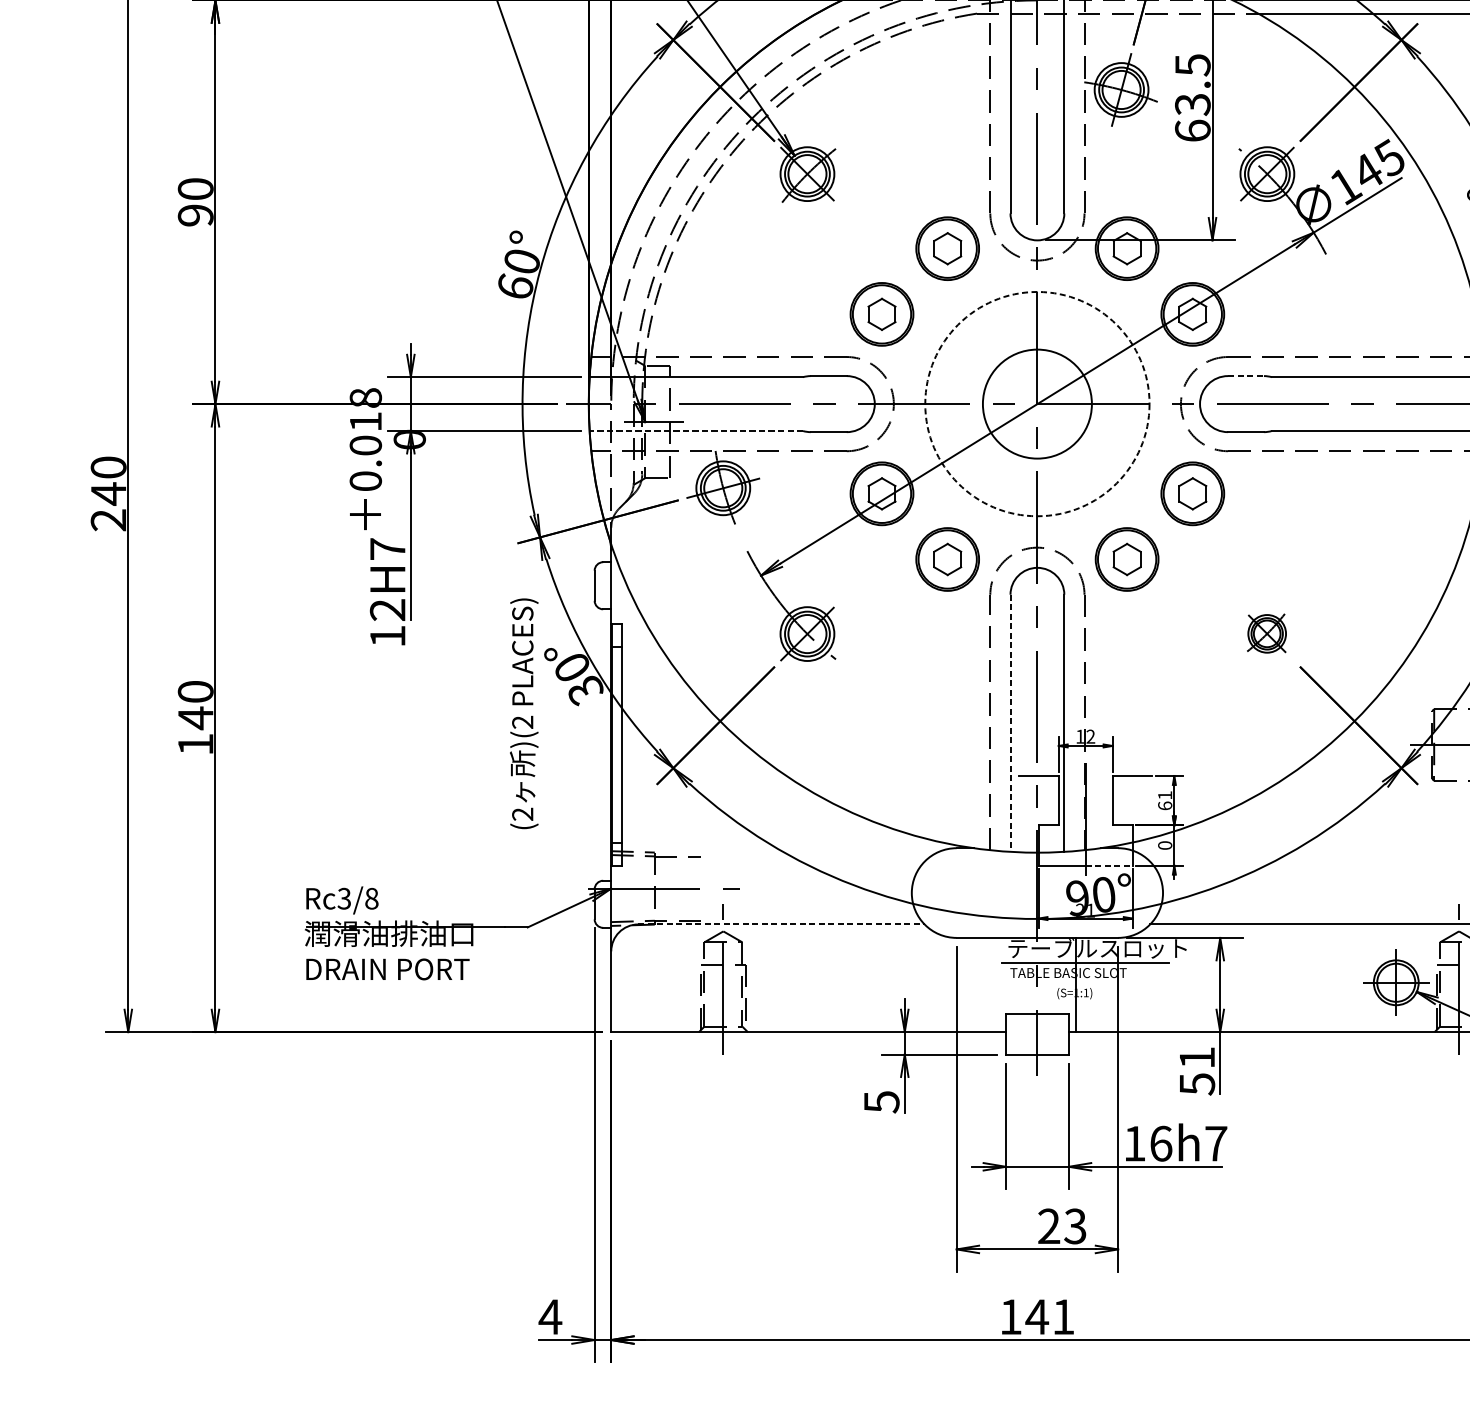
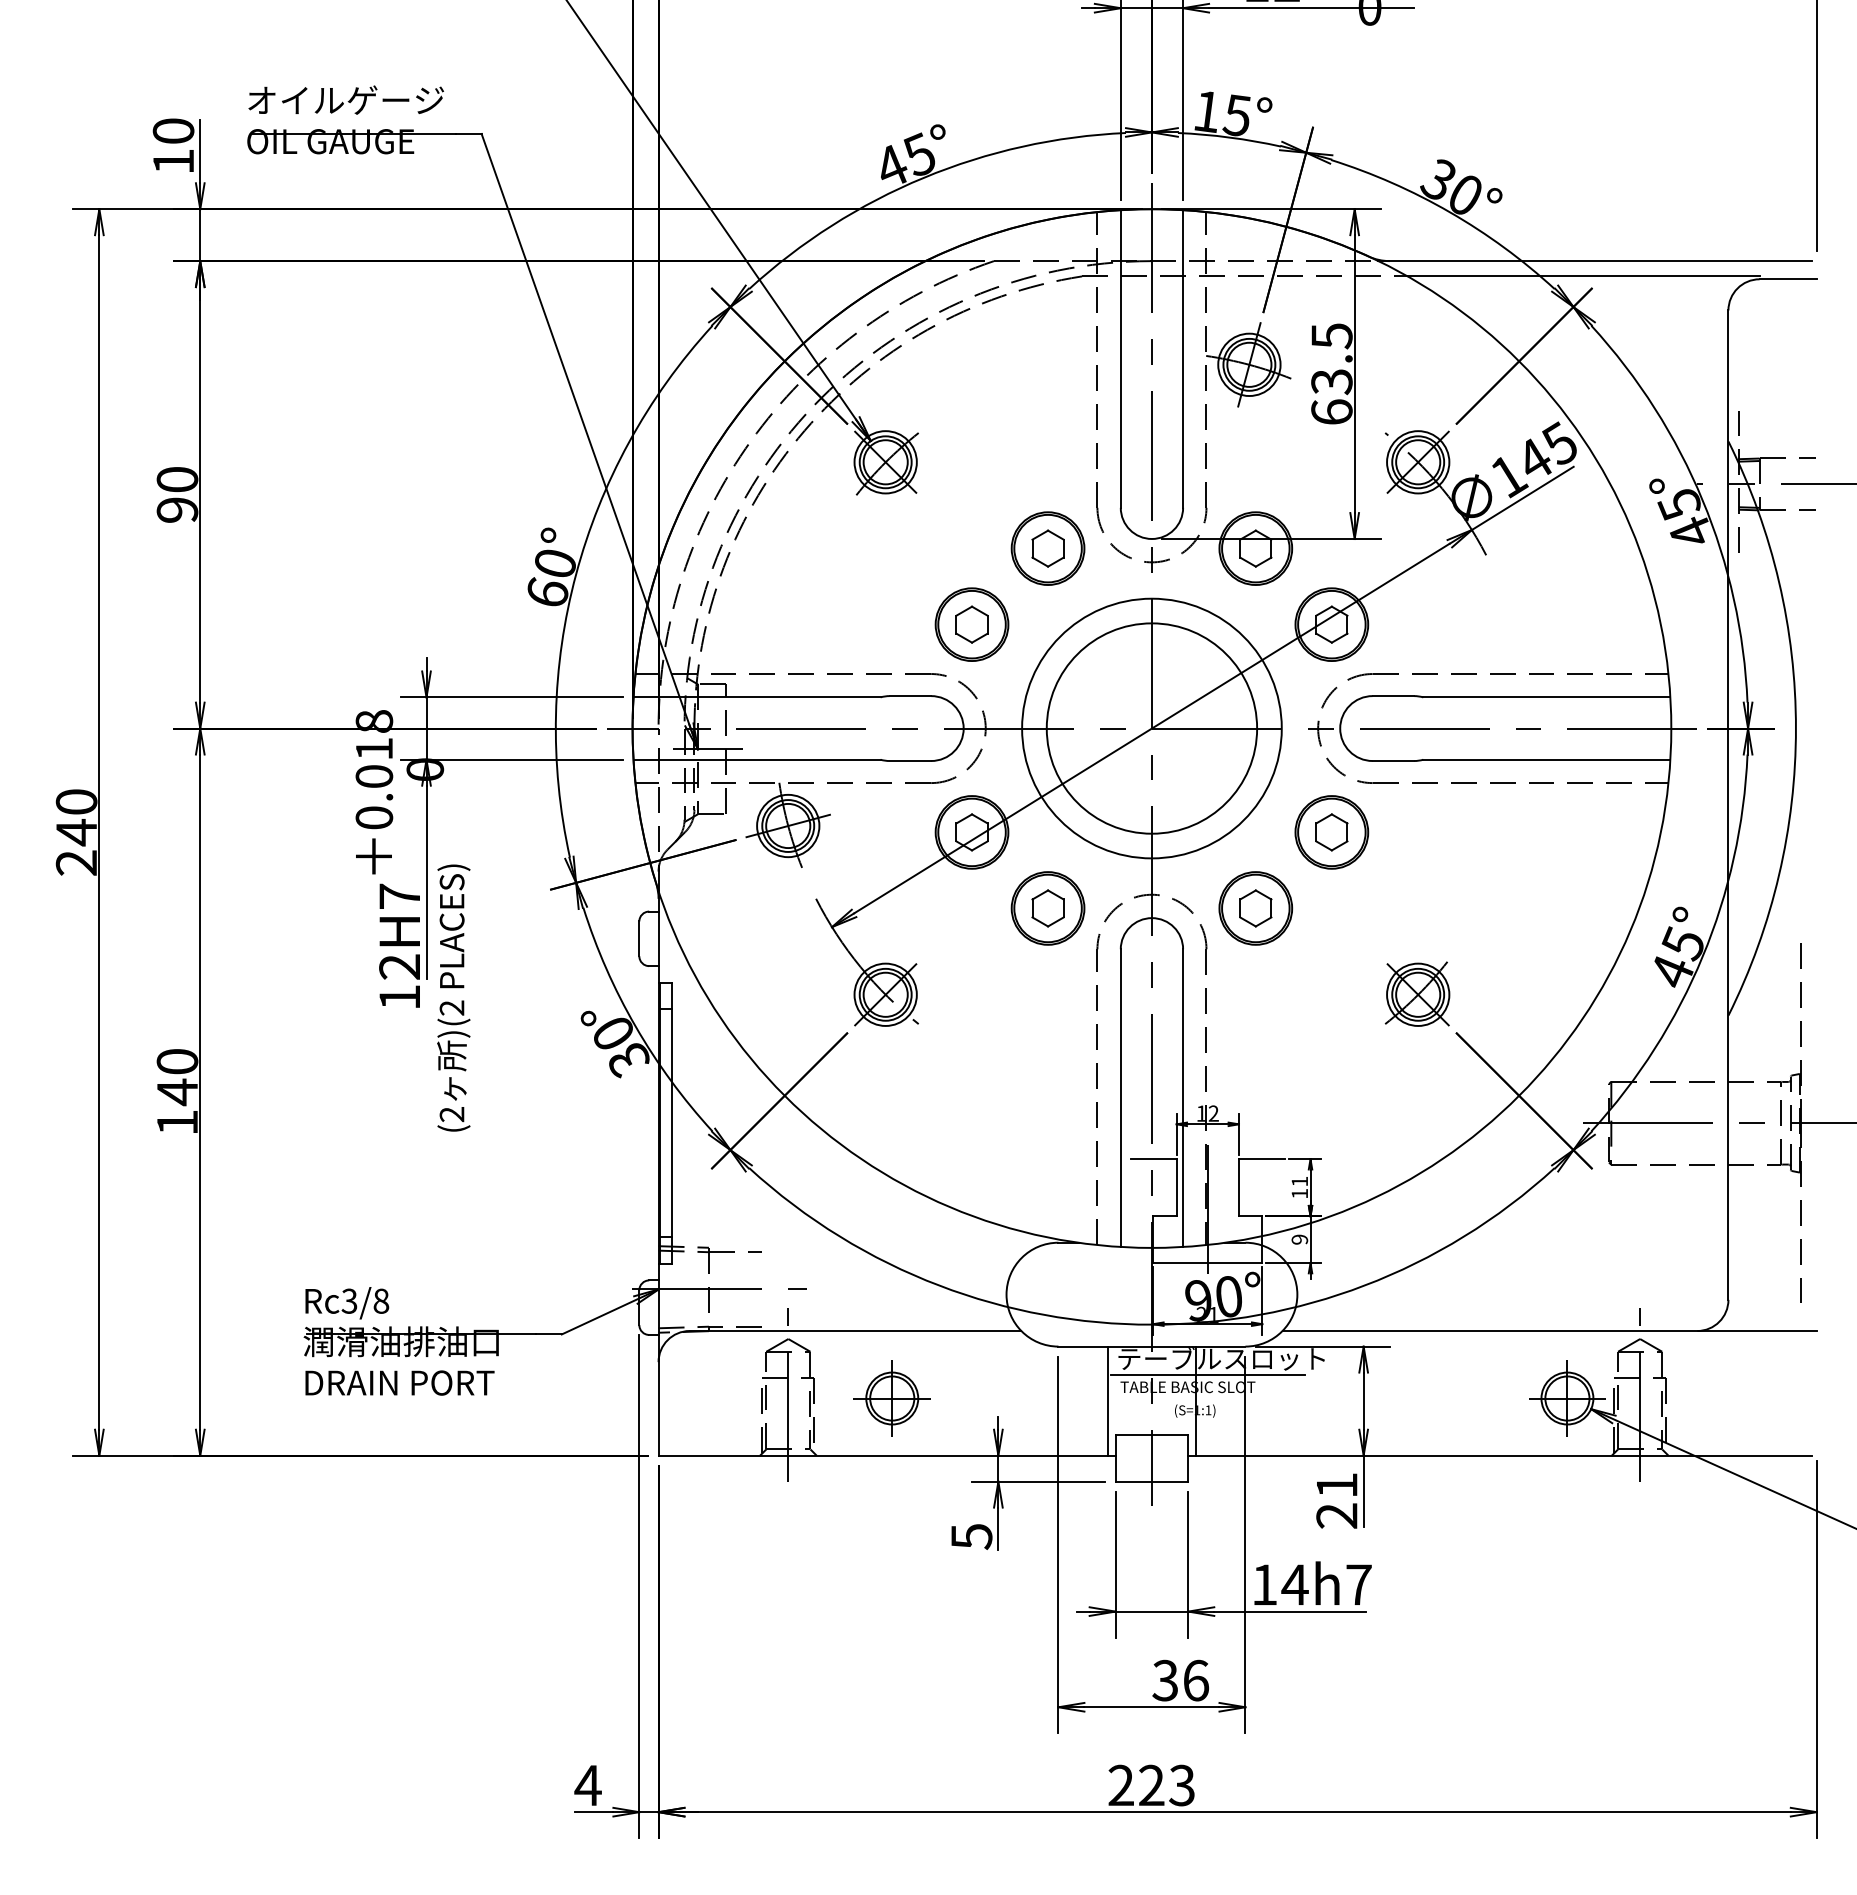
line: (1246, 376) -> (1393, 696), dashed -> solid
circle: (1037, 404) -> (1151, 728), dashed -> solid
circle: (1037, 404) -> (1151, 728), size x1.67
line: (696, 430) -> (757, 759), dashed -> solid
part: (1266, 632) -> (1417, 993), size x1.43
text: (523, 713) -> (453, 997), moved
line: (1010, 723) -> (1120, 1098), dashed -> solid
text: (1164, 805) -> (1299, 1193), 61 -> 11
text: (1164, 845) -> (1299, 1239), 0 -> 9
line: (1109, 866) -> (1235, 1263), dashed -> solid
line: (781, 924) -> (855, 1331), dashed -> solid
part: (812, 982) -> (891, 1398), added
line: (999, 984) -> (1107, 1400), added
text: (1196, 1084) -> (1336, 1516), 51 -> 21
text: (1160, 1143) -> (1294, 1584), 16h7 -> 14h7
text: (1062, 1226) -> (1180, 1680), 23 -> 36
text: (1037, 1317) -> (1151, 1785), 141 -> 223

